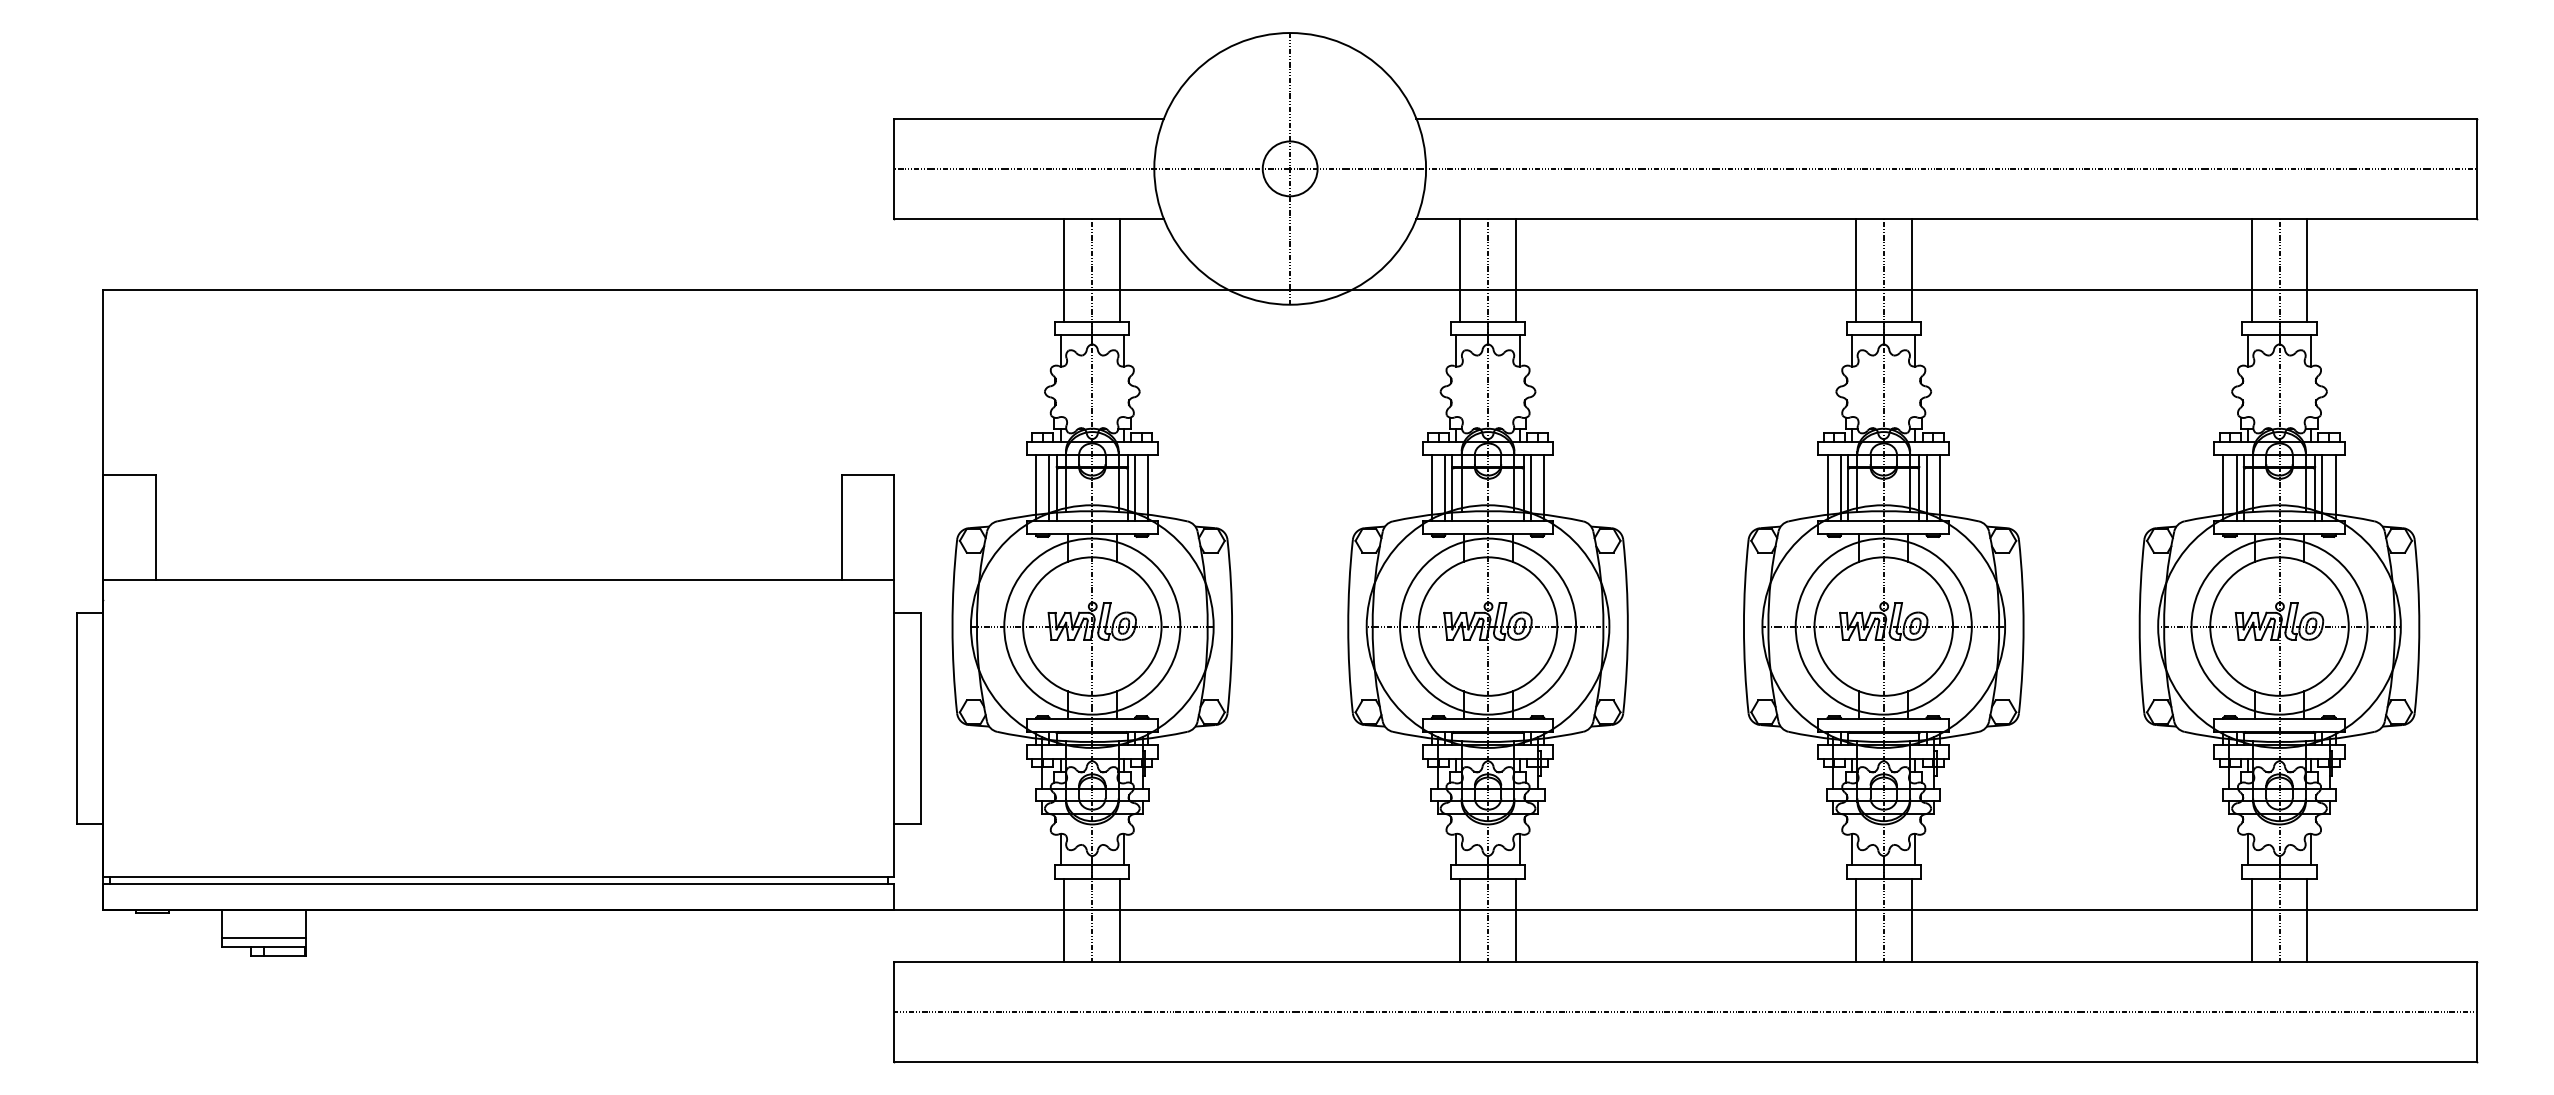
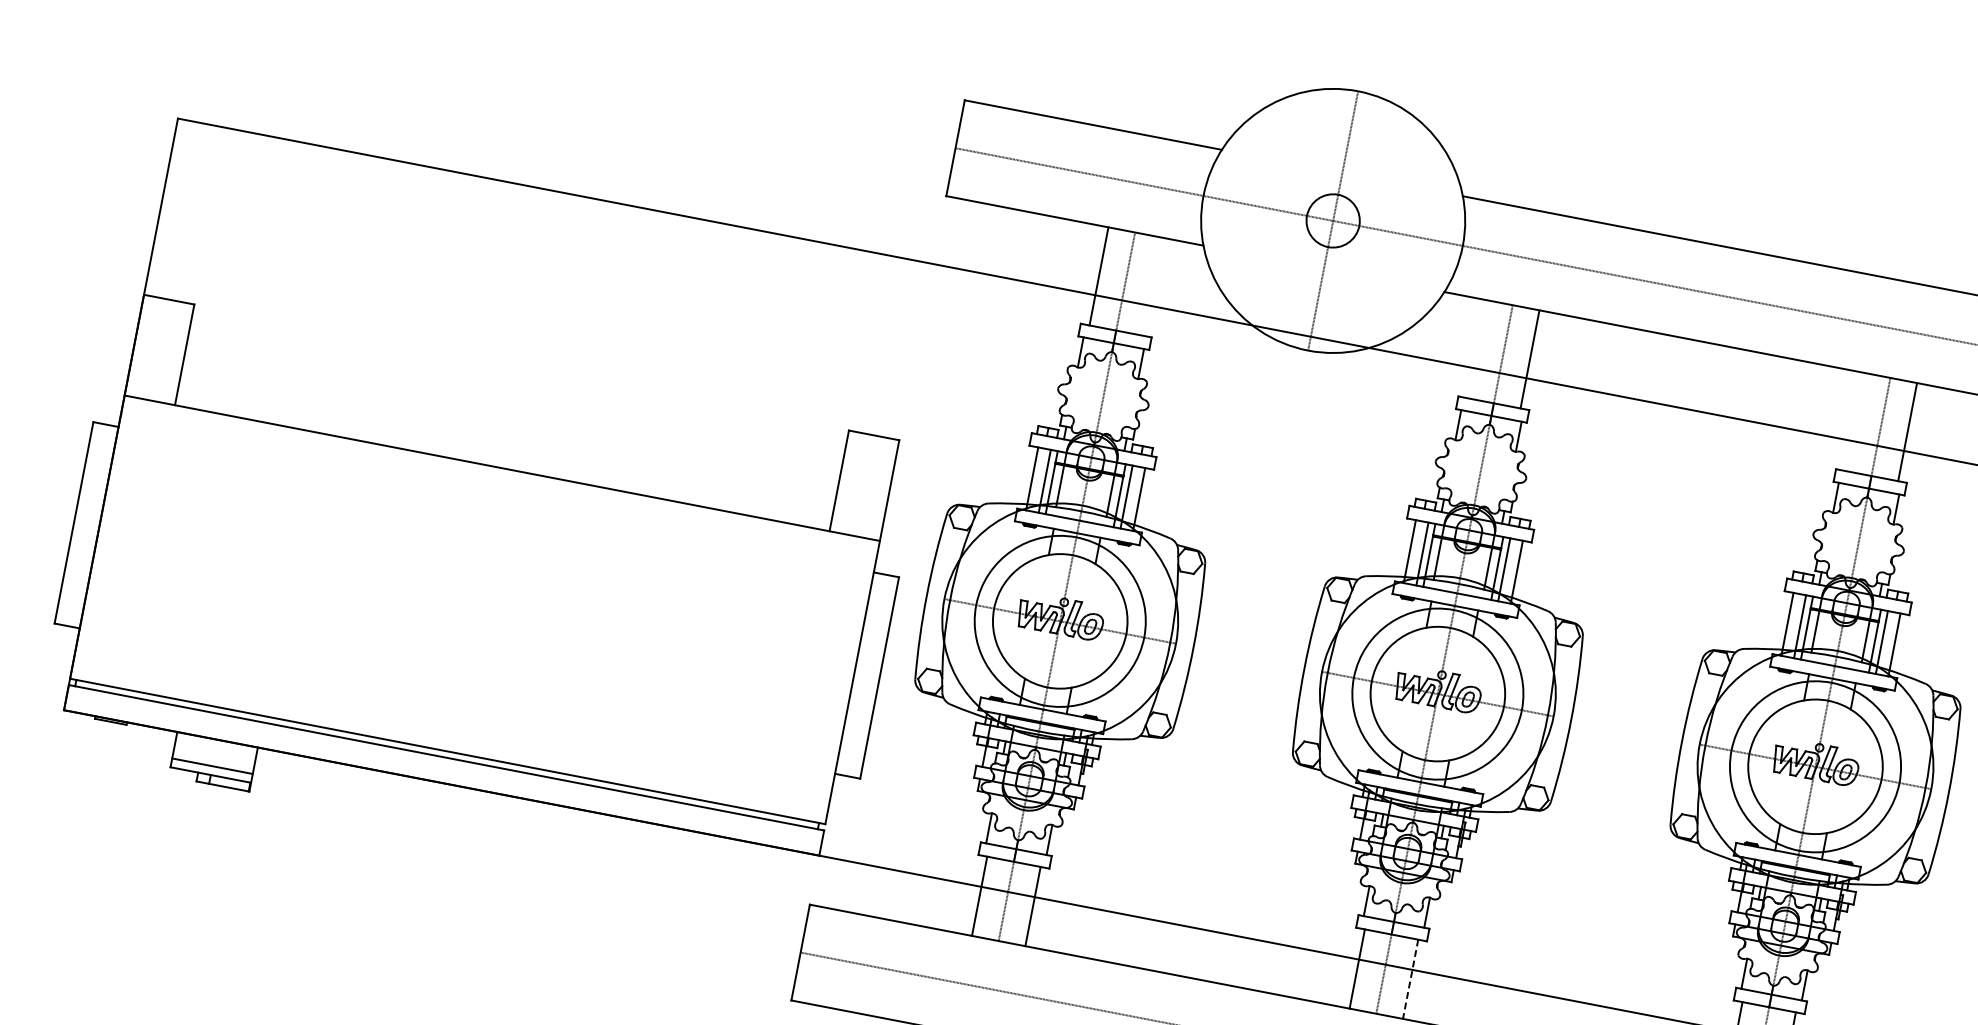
line: (1120, 270) -> (1152, 286), removed
line: (1460, 270) -> (1477, 349), removed
line: (1855, 270) -> (1853, 421), removed
line: (1516, 920) -> (1411, 979), solid -> dashed

